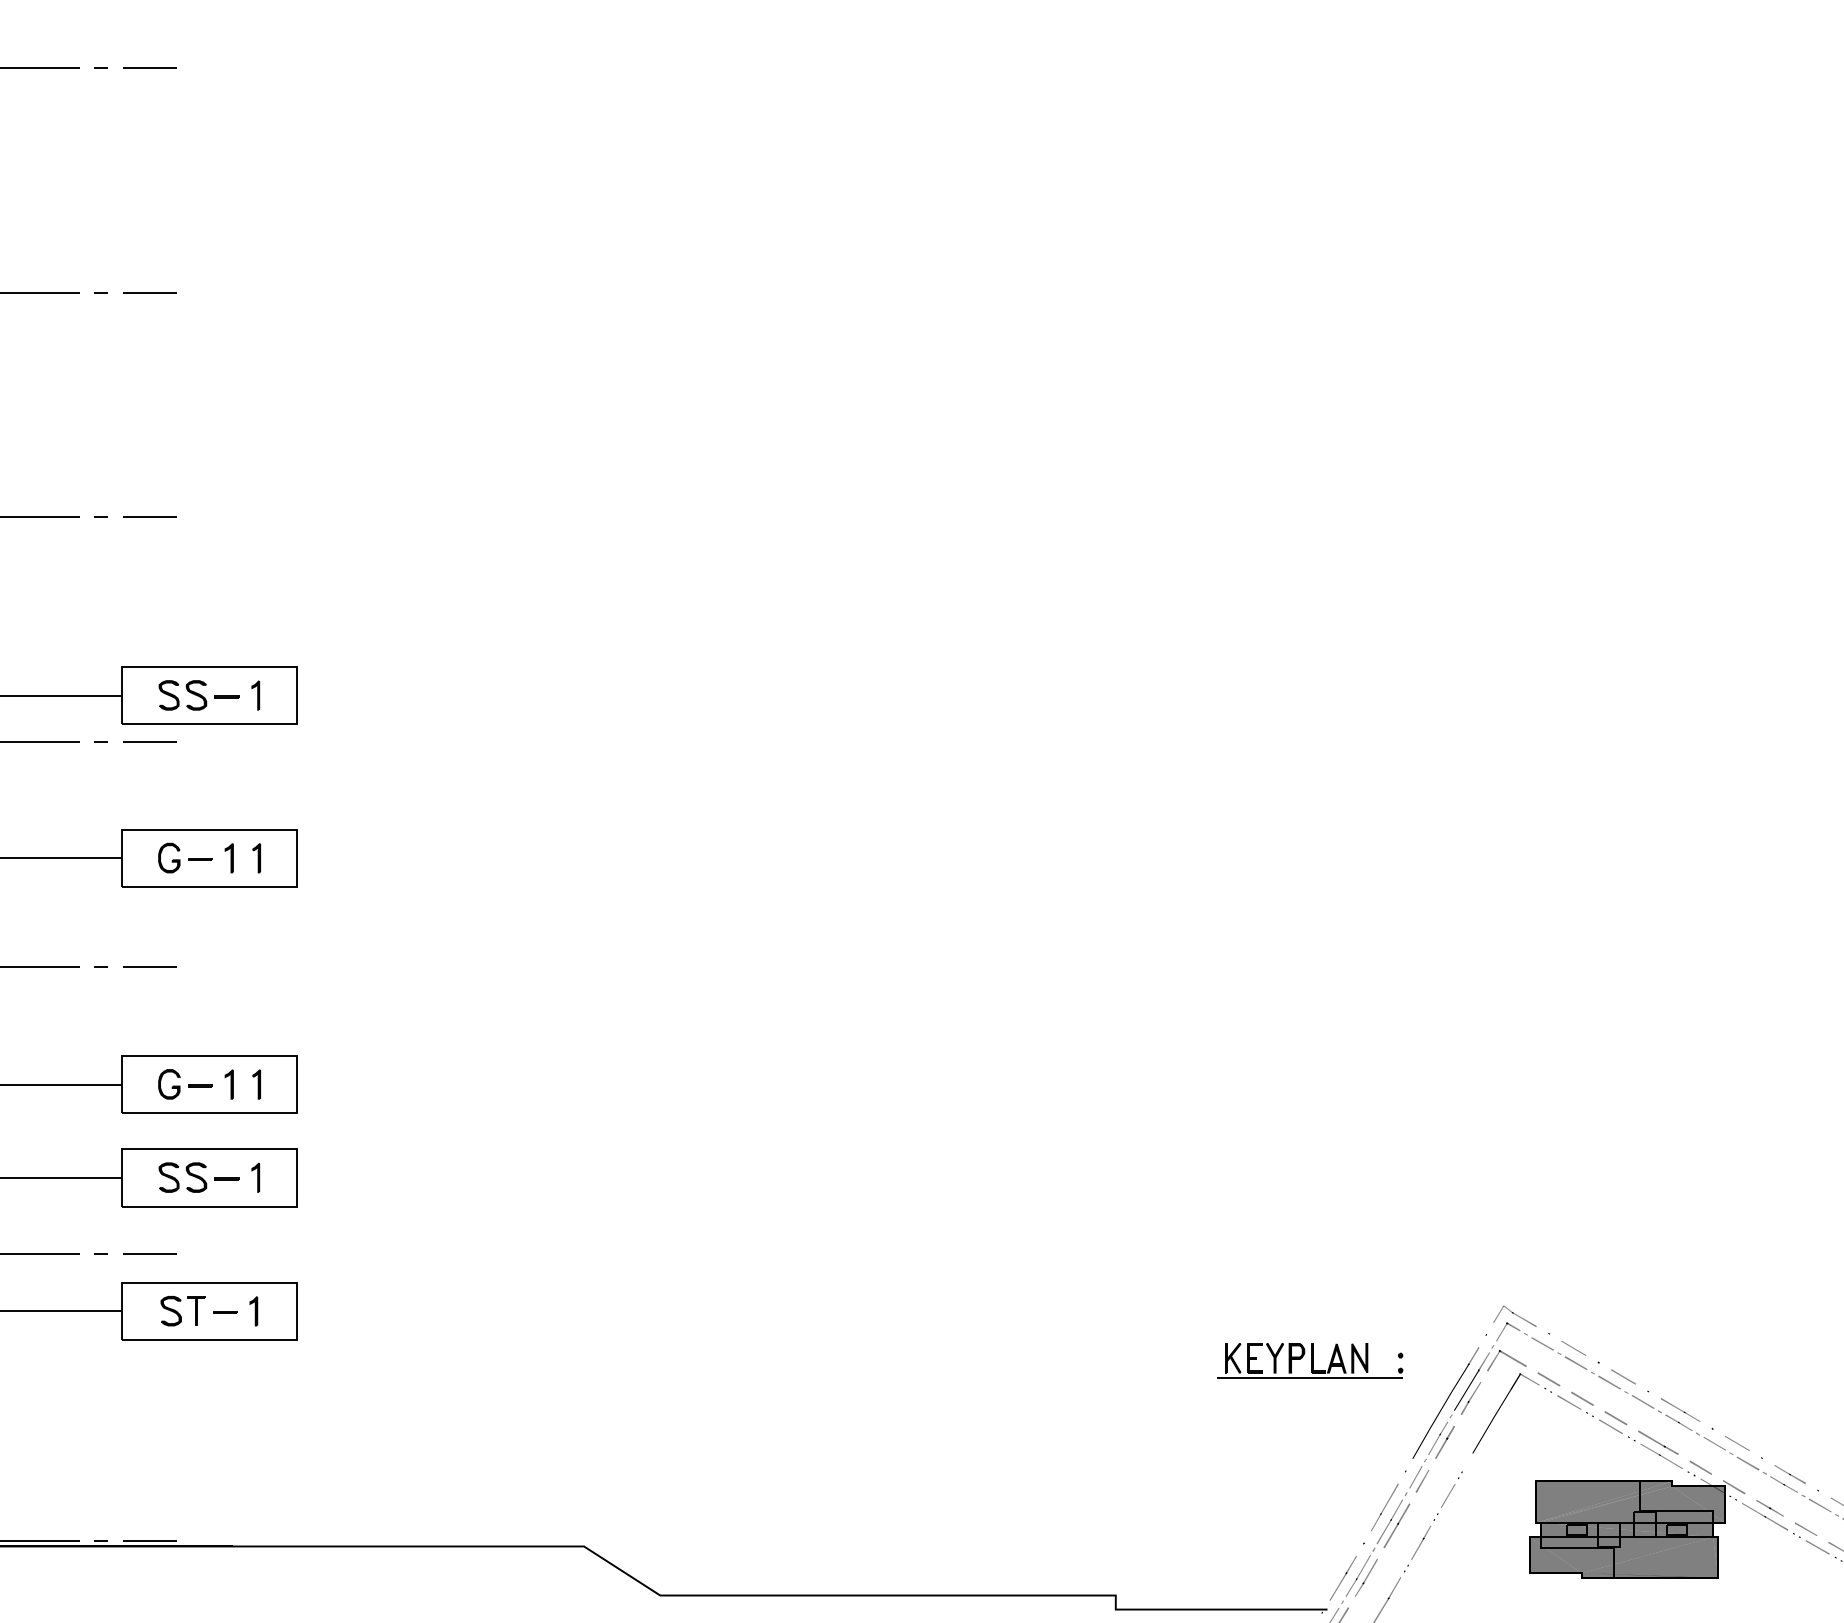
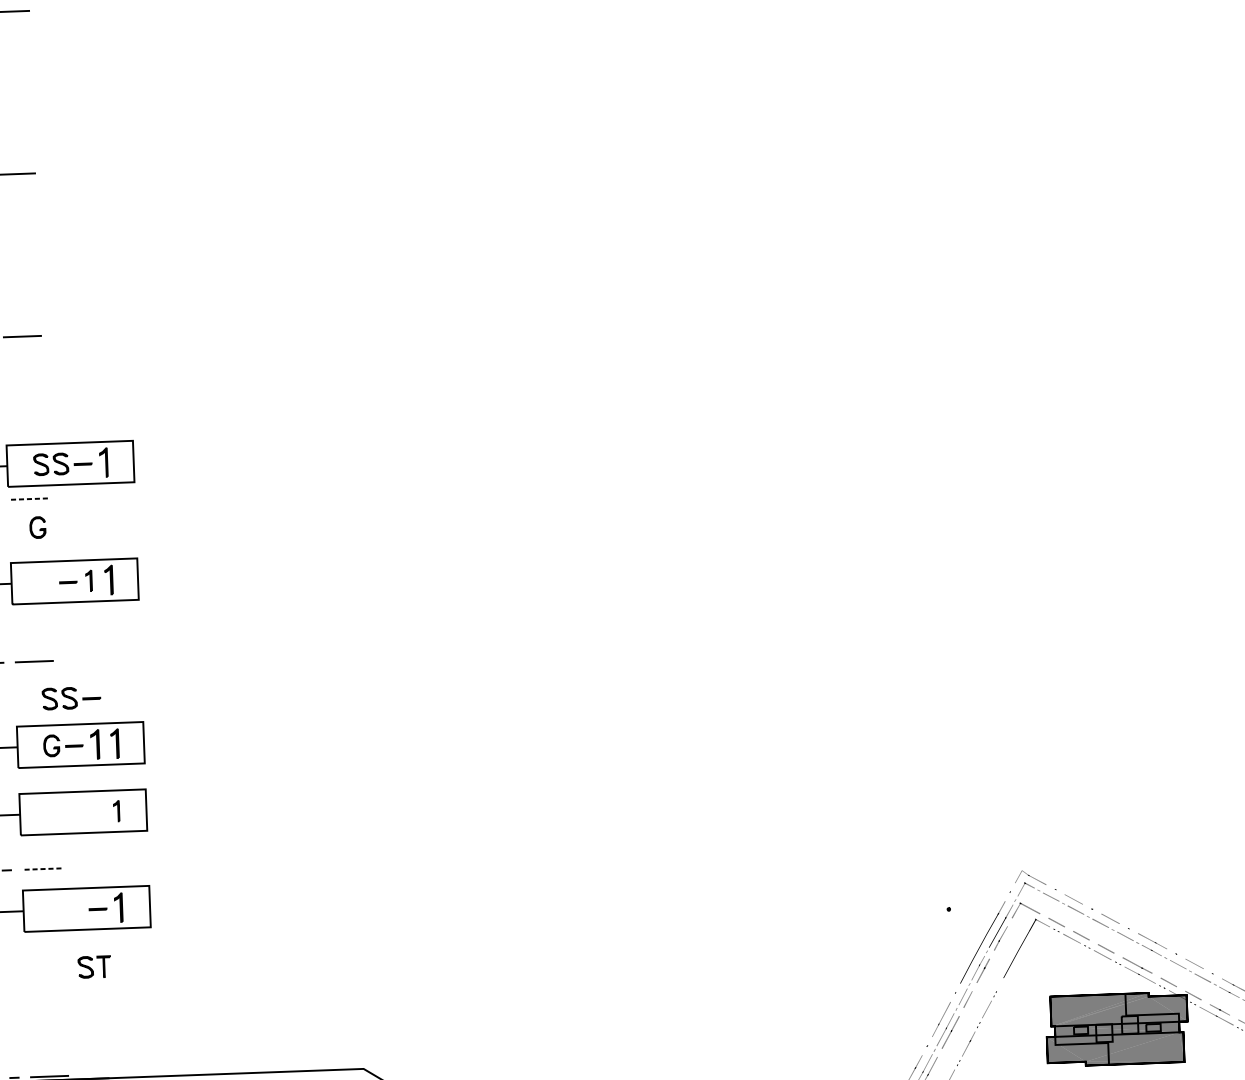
part: (255, 695) -> (103, 462), size x1.4
line: (149, 742) -> (28, 499), solid -> dashed
part: (169, 857) -> (37, 527), moved
part: (256, 858) -> (108, 580), size x1.4
part: (228, 1084) -> (94, 744), size x1.4
part: (256, 1084) -> (114, 743), size x1.4
part: (198, 1177) -> (71, 698), moved
line: (149, 1254) -> (41, 869), solid -> dashed
part: (182, 1311) -> (93, 967), moved
part: (253, 1311) -> (118, 907), size x1.4
part: (1310, 1360) -> (883, 915), removed

